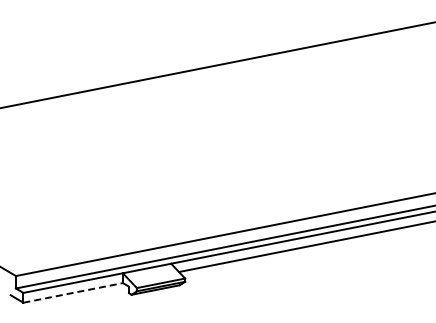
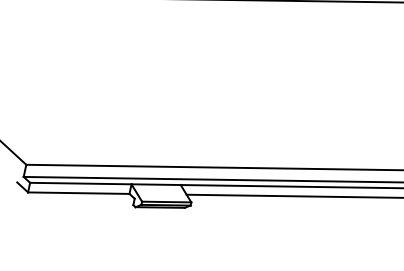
line: (73, 292) -> (79, 192), dashed -> solid

